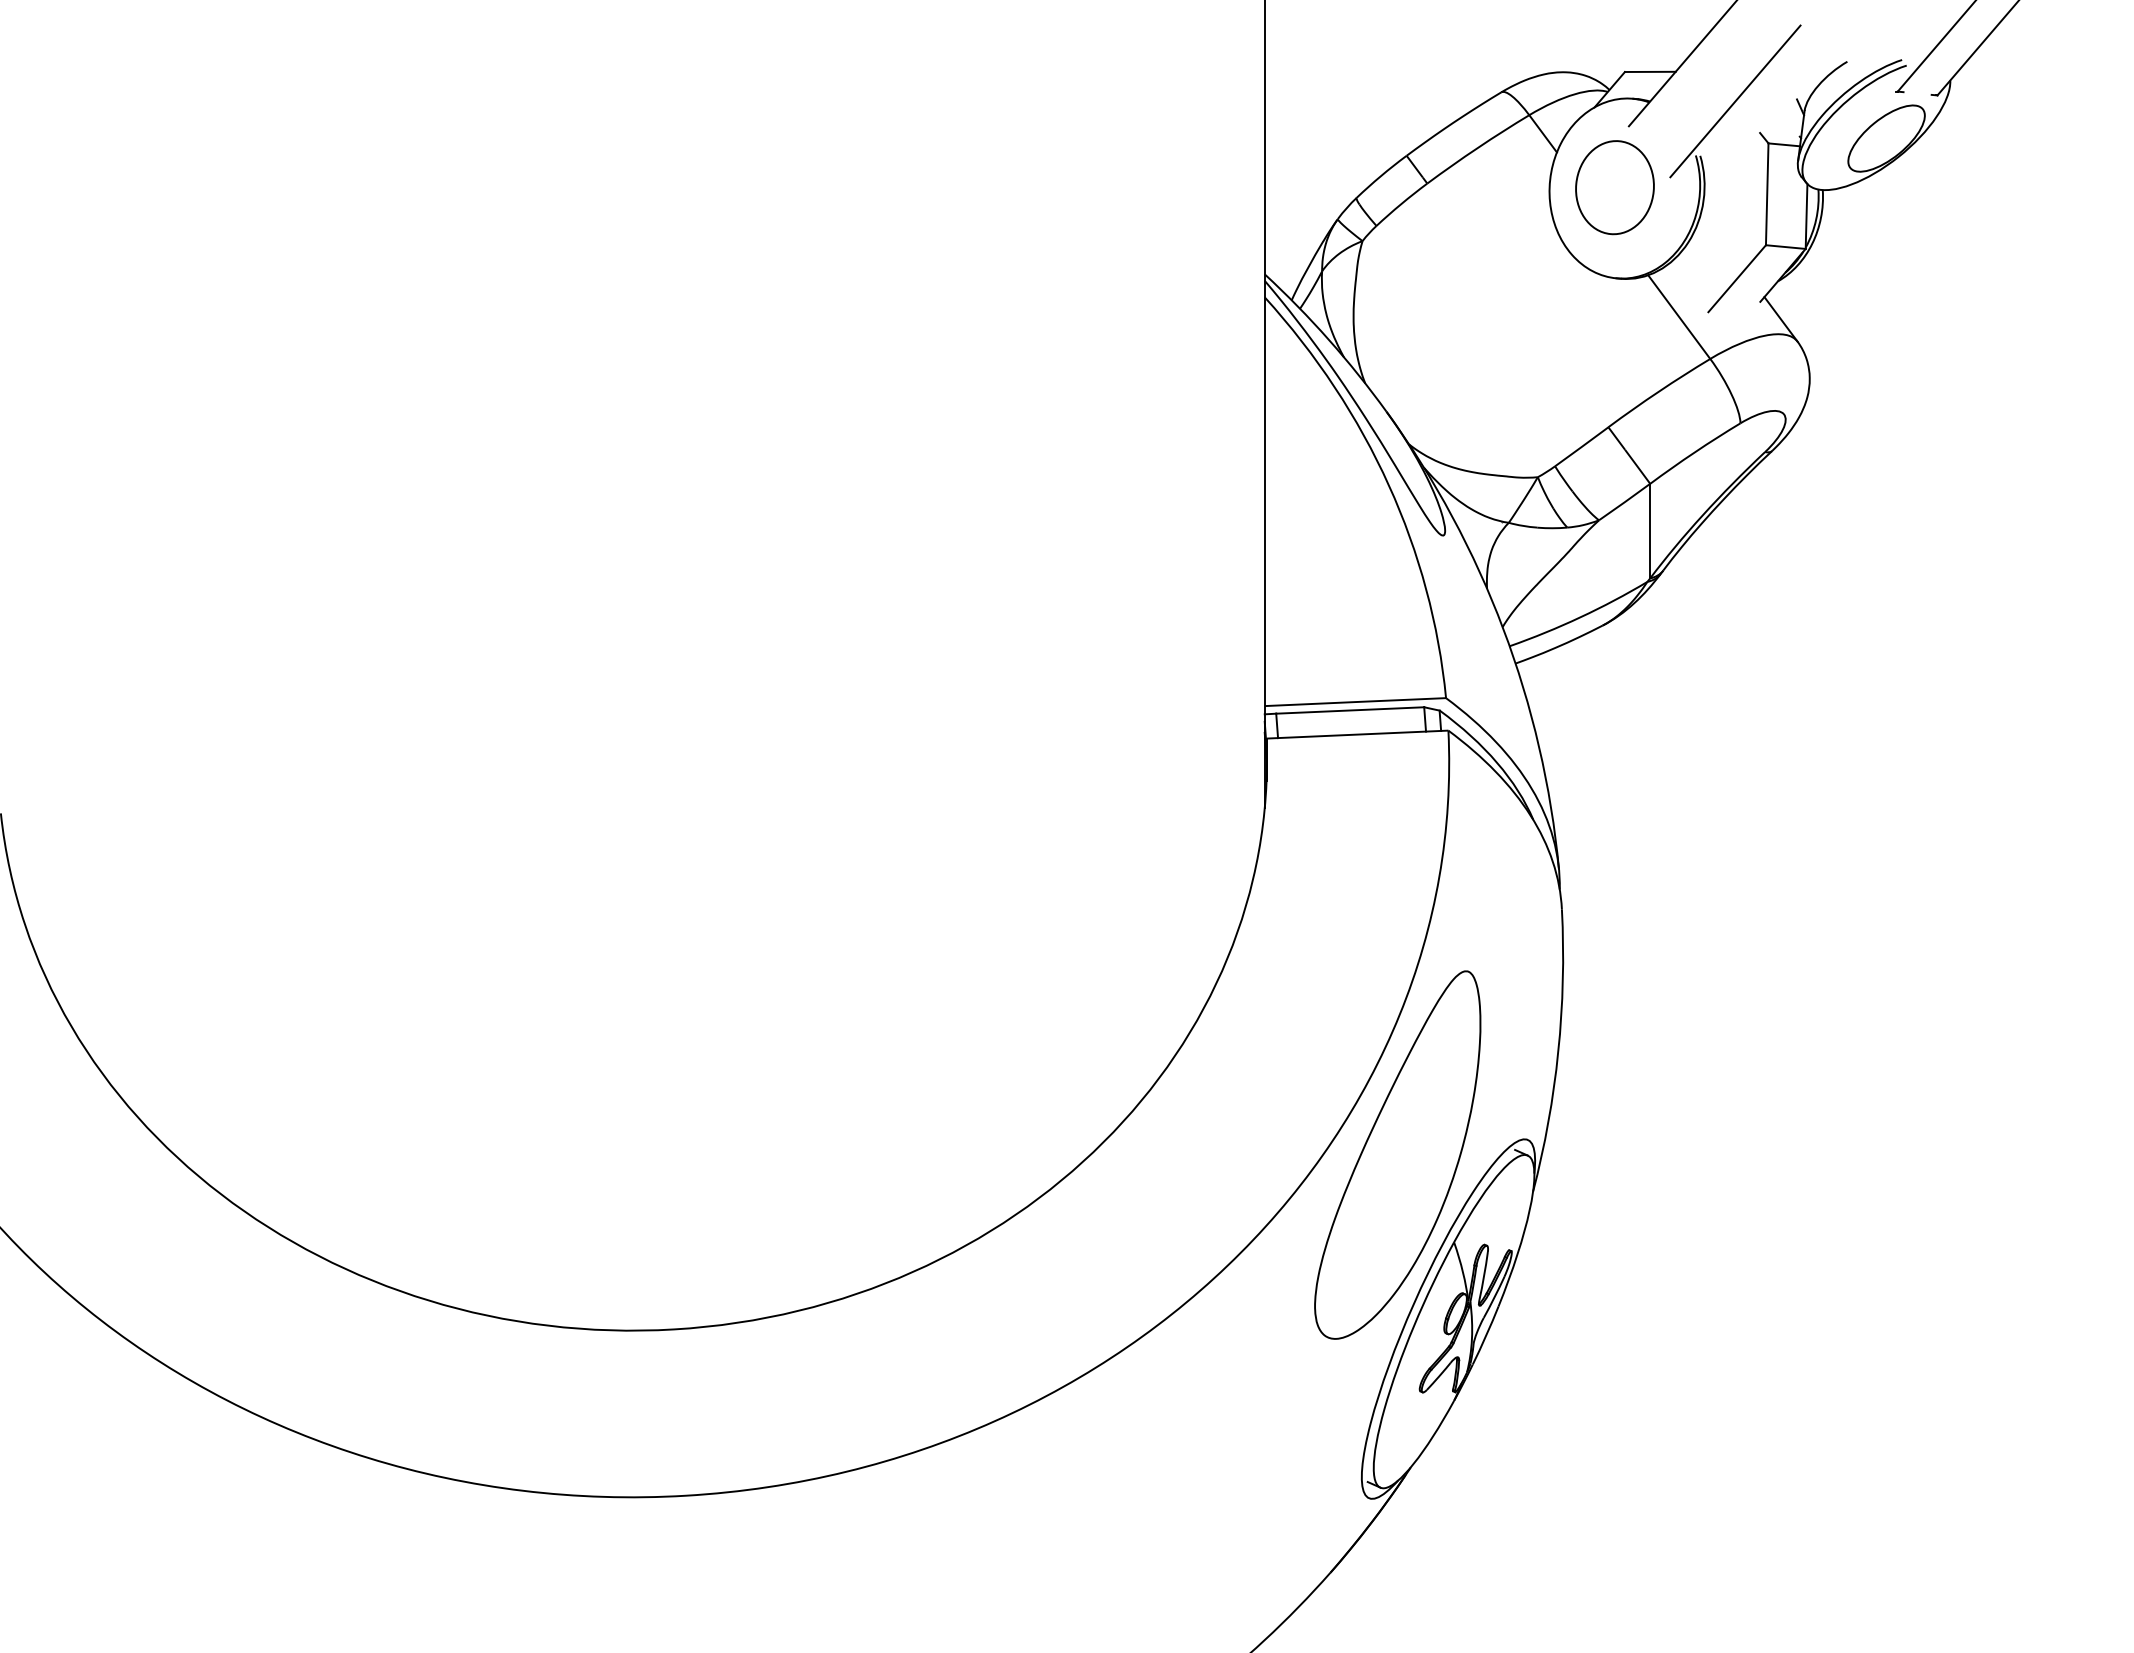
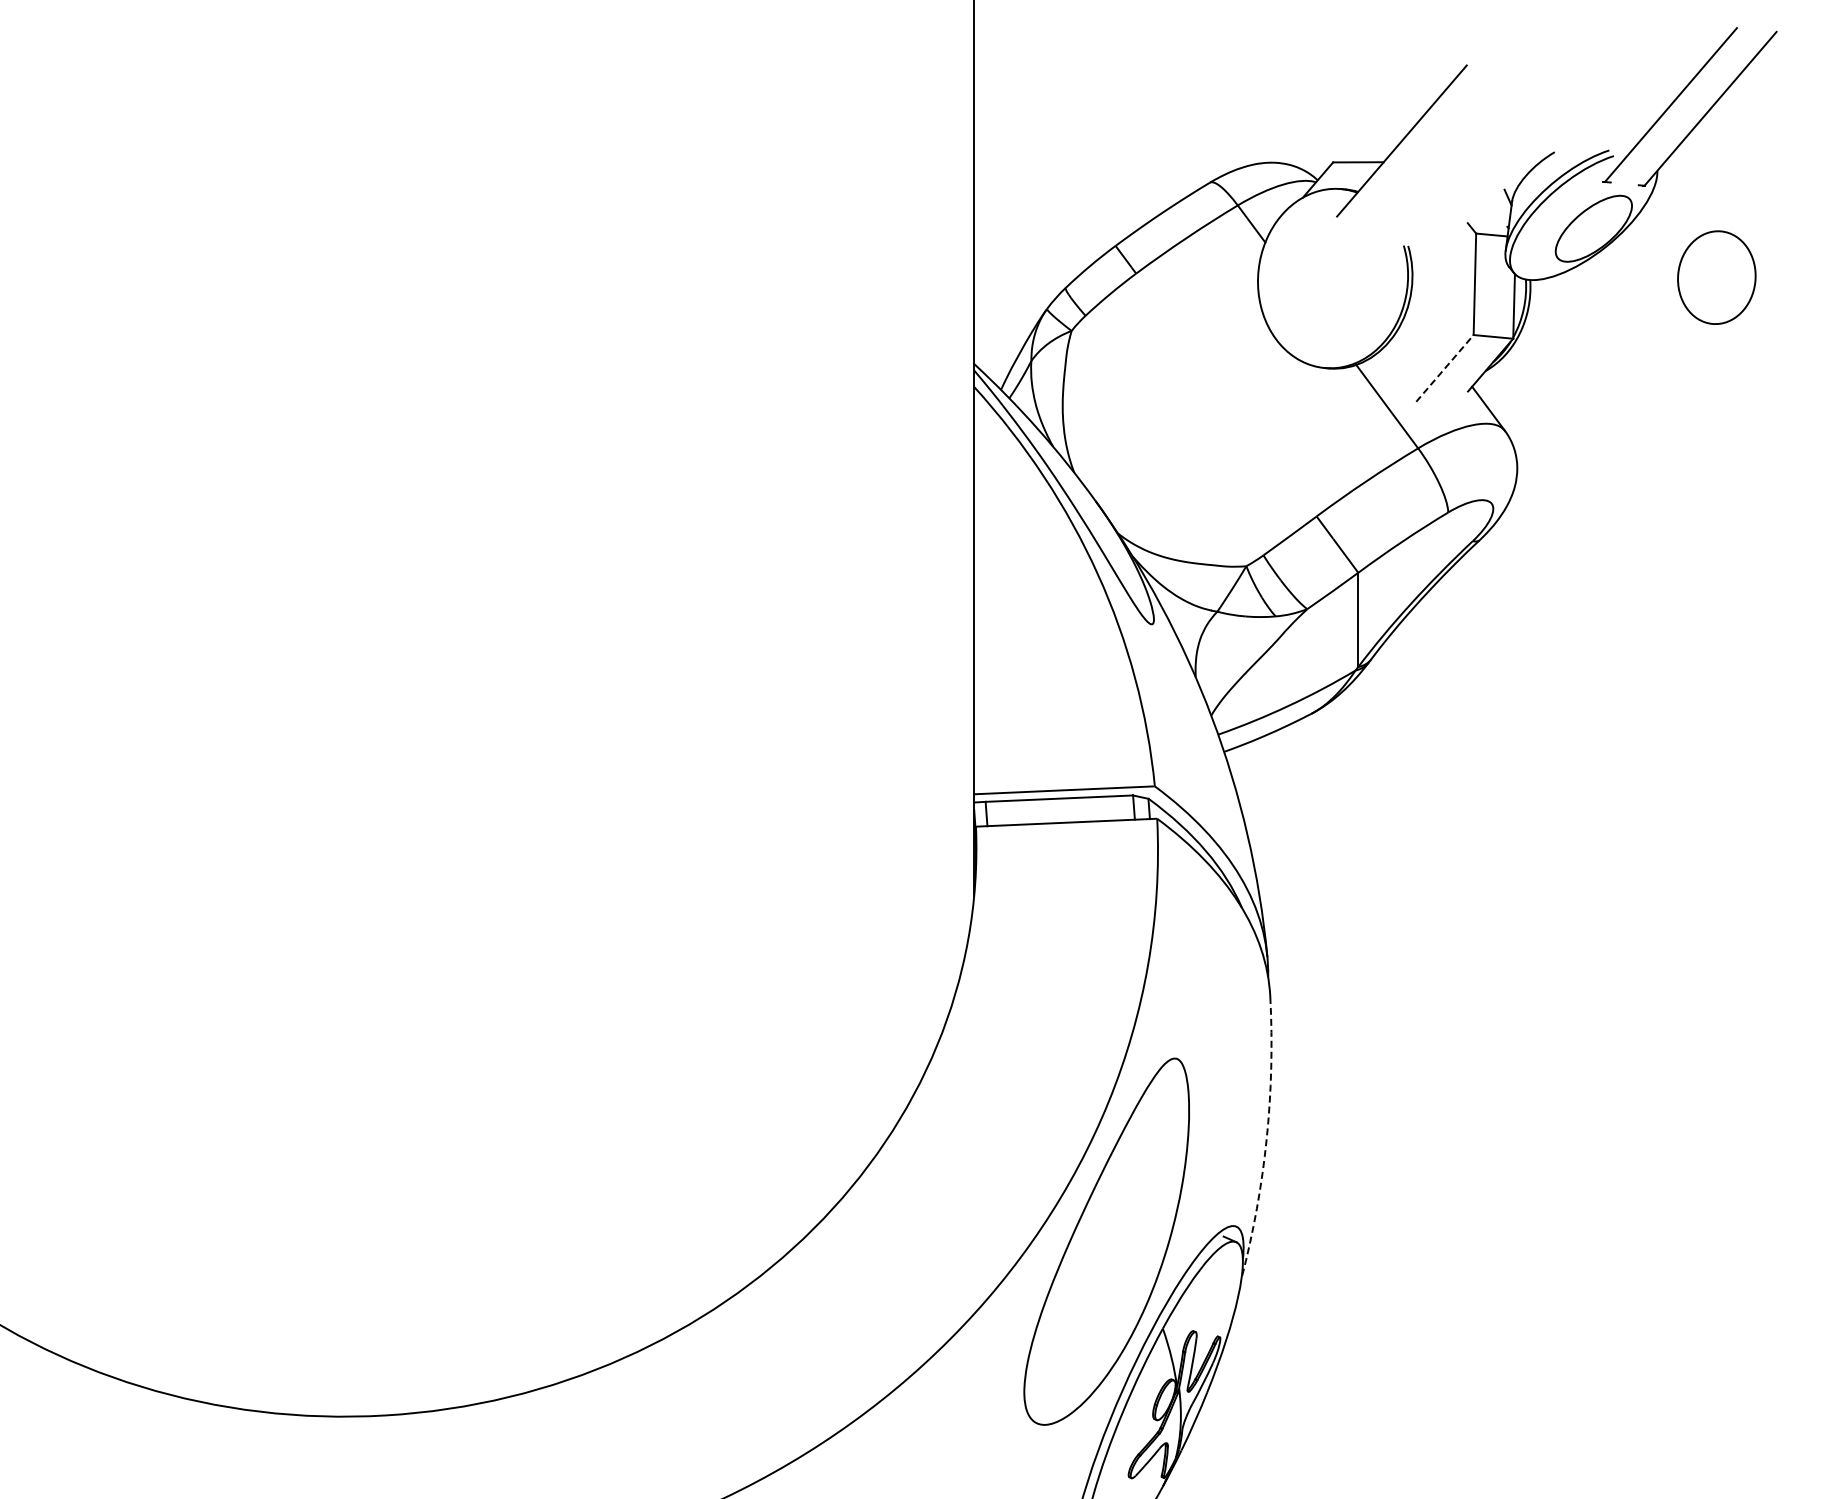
line: (1735, 101) -> (1443, 191), removed
part: (1614, 187) -> (1716, 277), moved
line: (1737, 278) -> (1445, 368), solid -> dashed
arc: (1558, 1051) -> (1266, 1138), solid -> dashed

